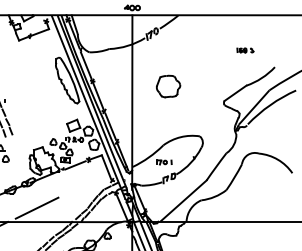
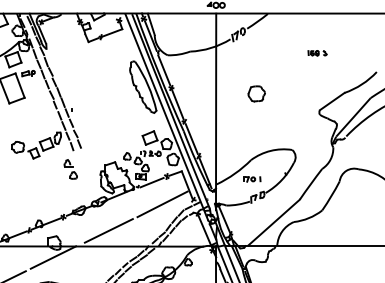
part: (245, 50) -> (317, 53), moved
part: (168, 86) -> (256, 93), size x0.62
line: (84, 184) -> (162, 204), added

